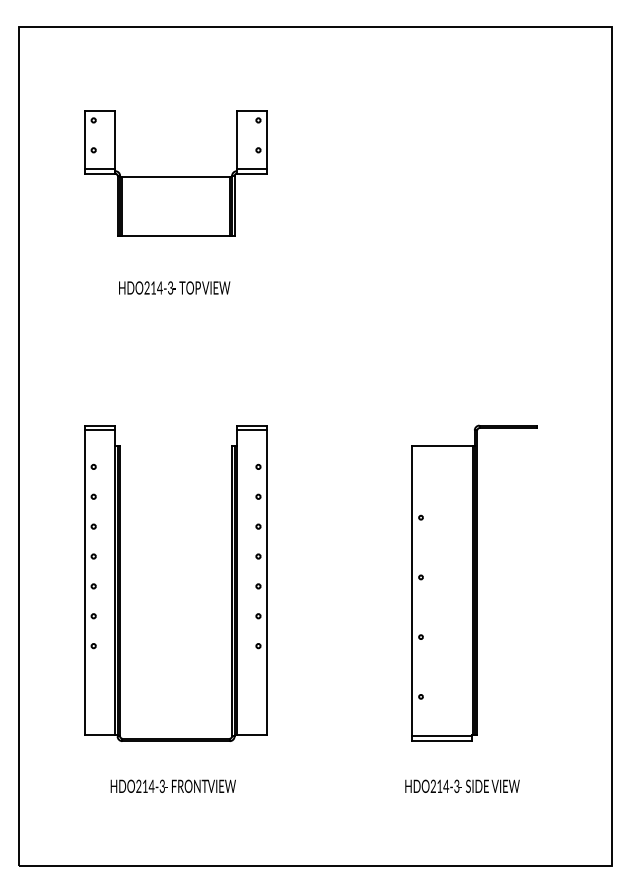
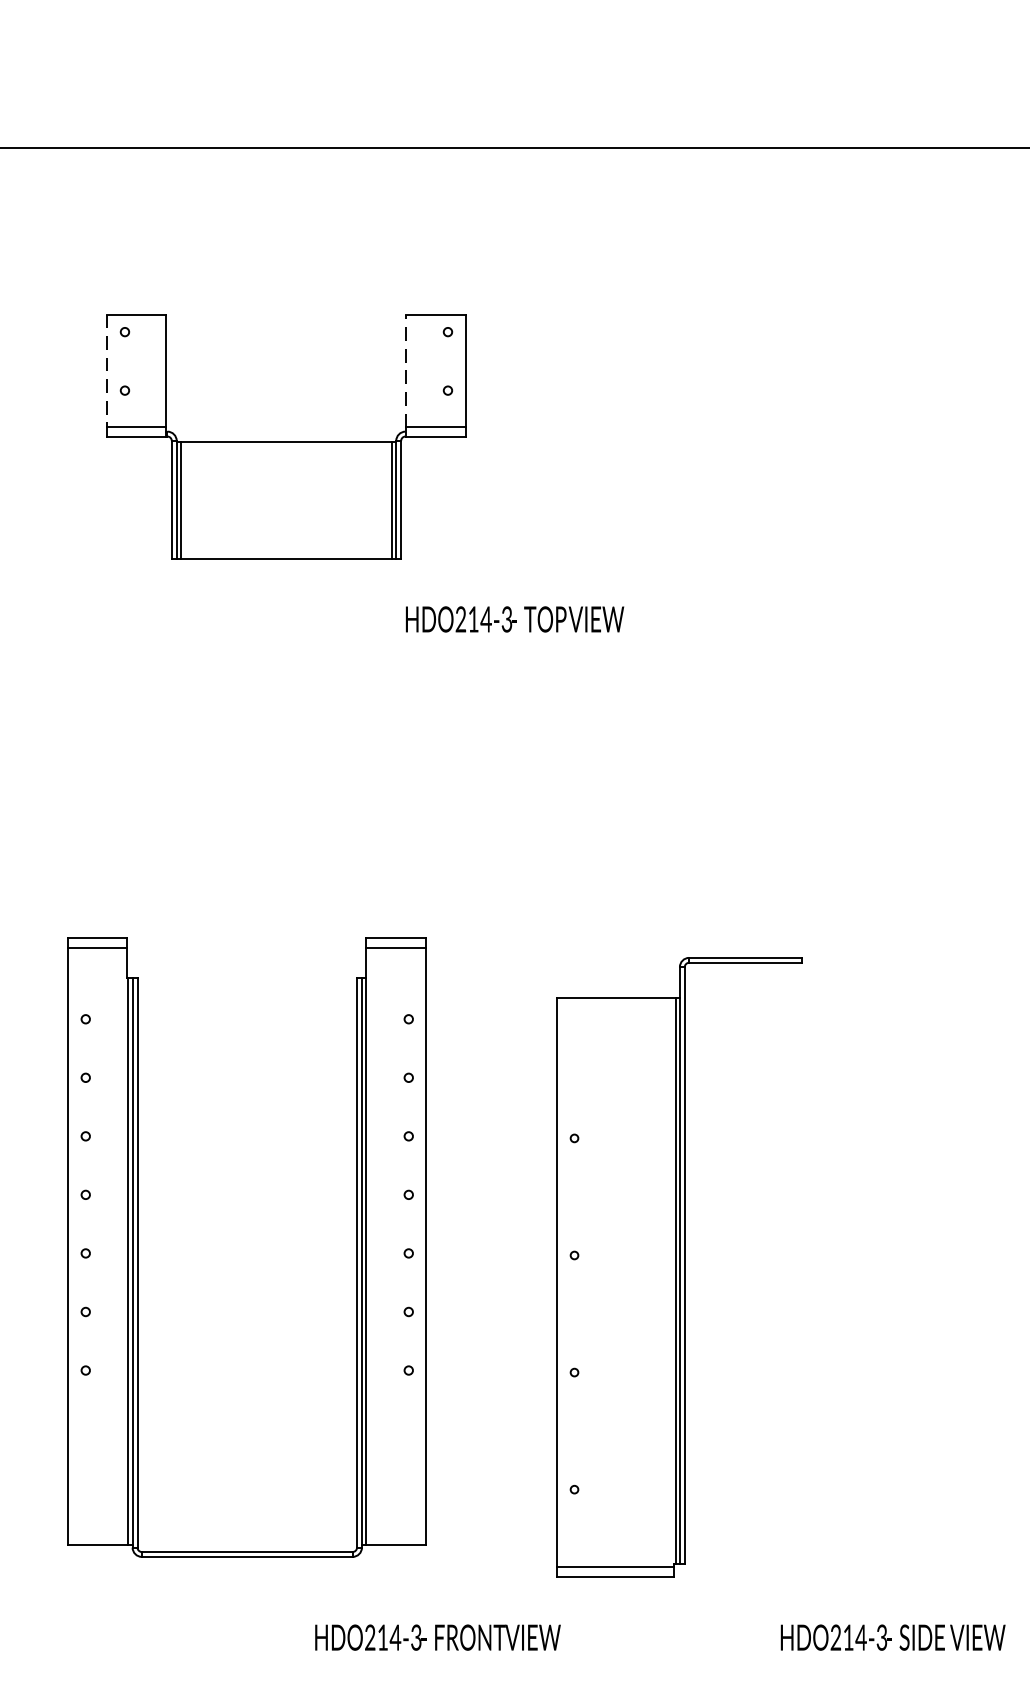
line: (84, 140) -> (106, 371), solid -> dashed
line: (236, 140) -> (404, 371), solid -> dashed
text: (174, 287) -> (514, 618), moved
part: (474, 582) -> (679, 1265), moved
part: (120, 583) -> (138, 1247), moved
text: (172, 785) -> (436, 1635), moved
text: (462, 785) -> (893, 1635), moved

